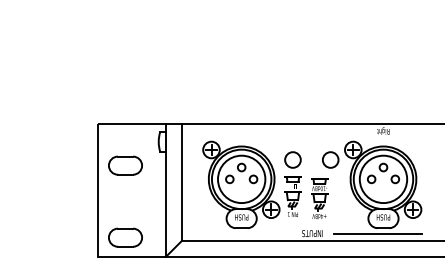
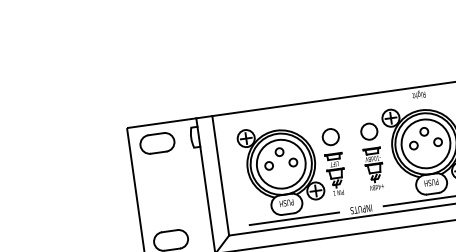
part: (125, 165) -> (157, 143), moved
part: (319, 198) -> (374, 168), moved
line: (246, 233) -> (293, 218), added

